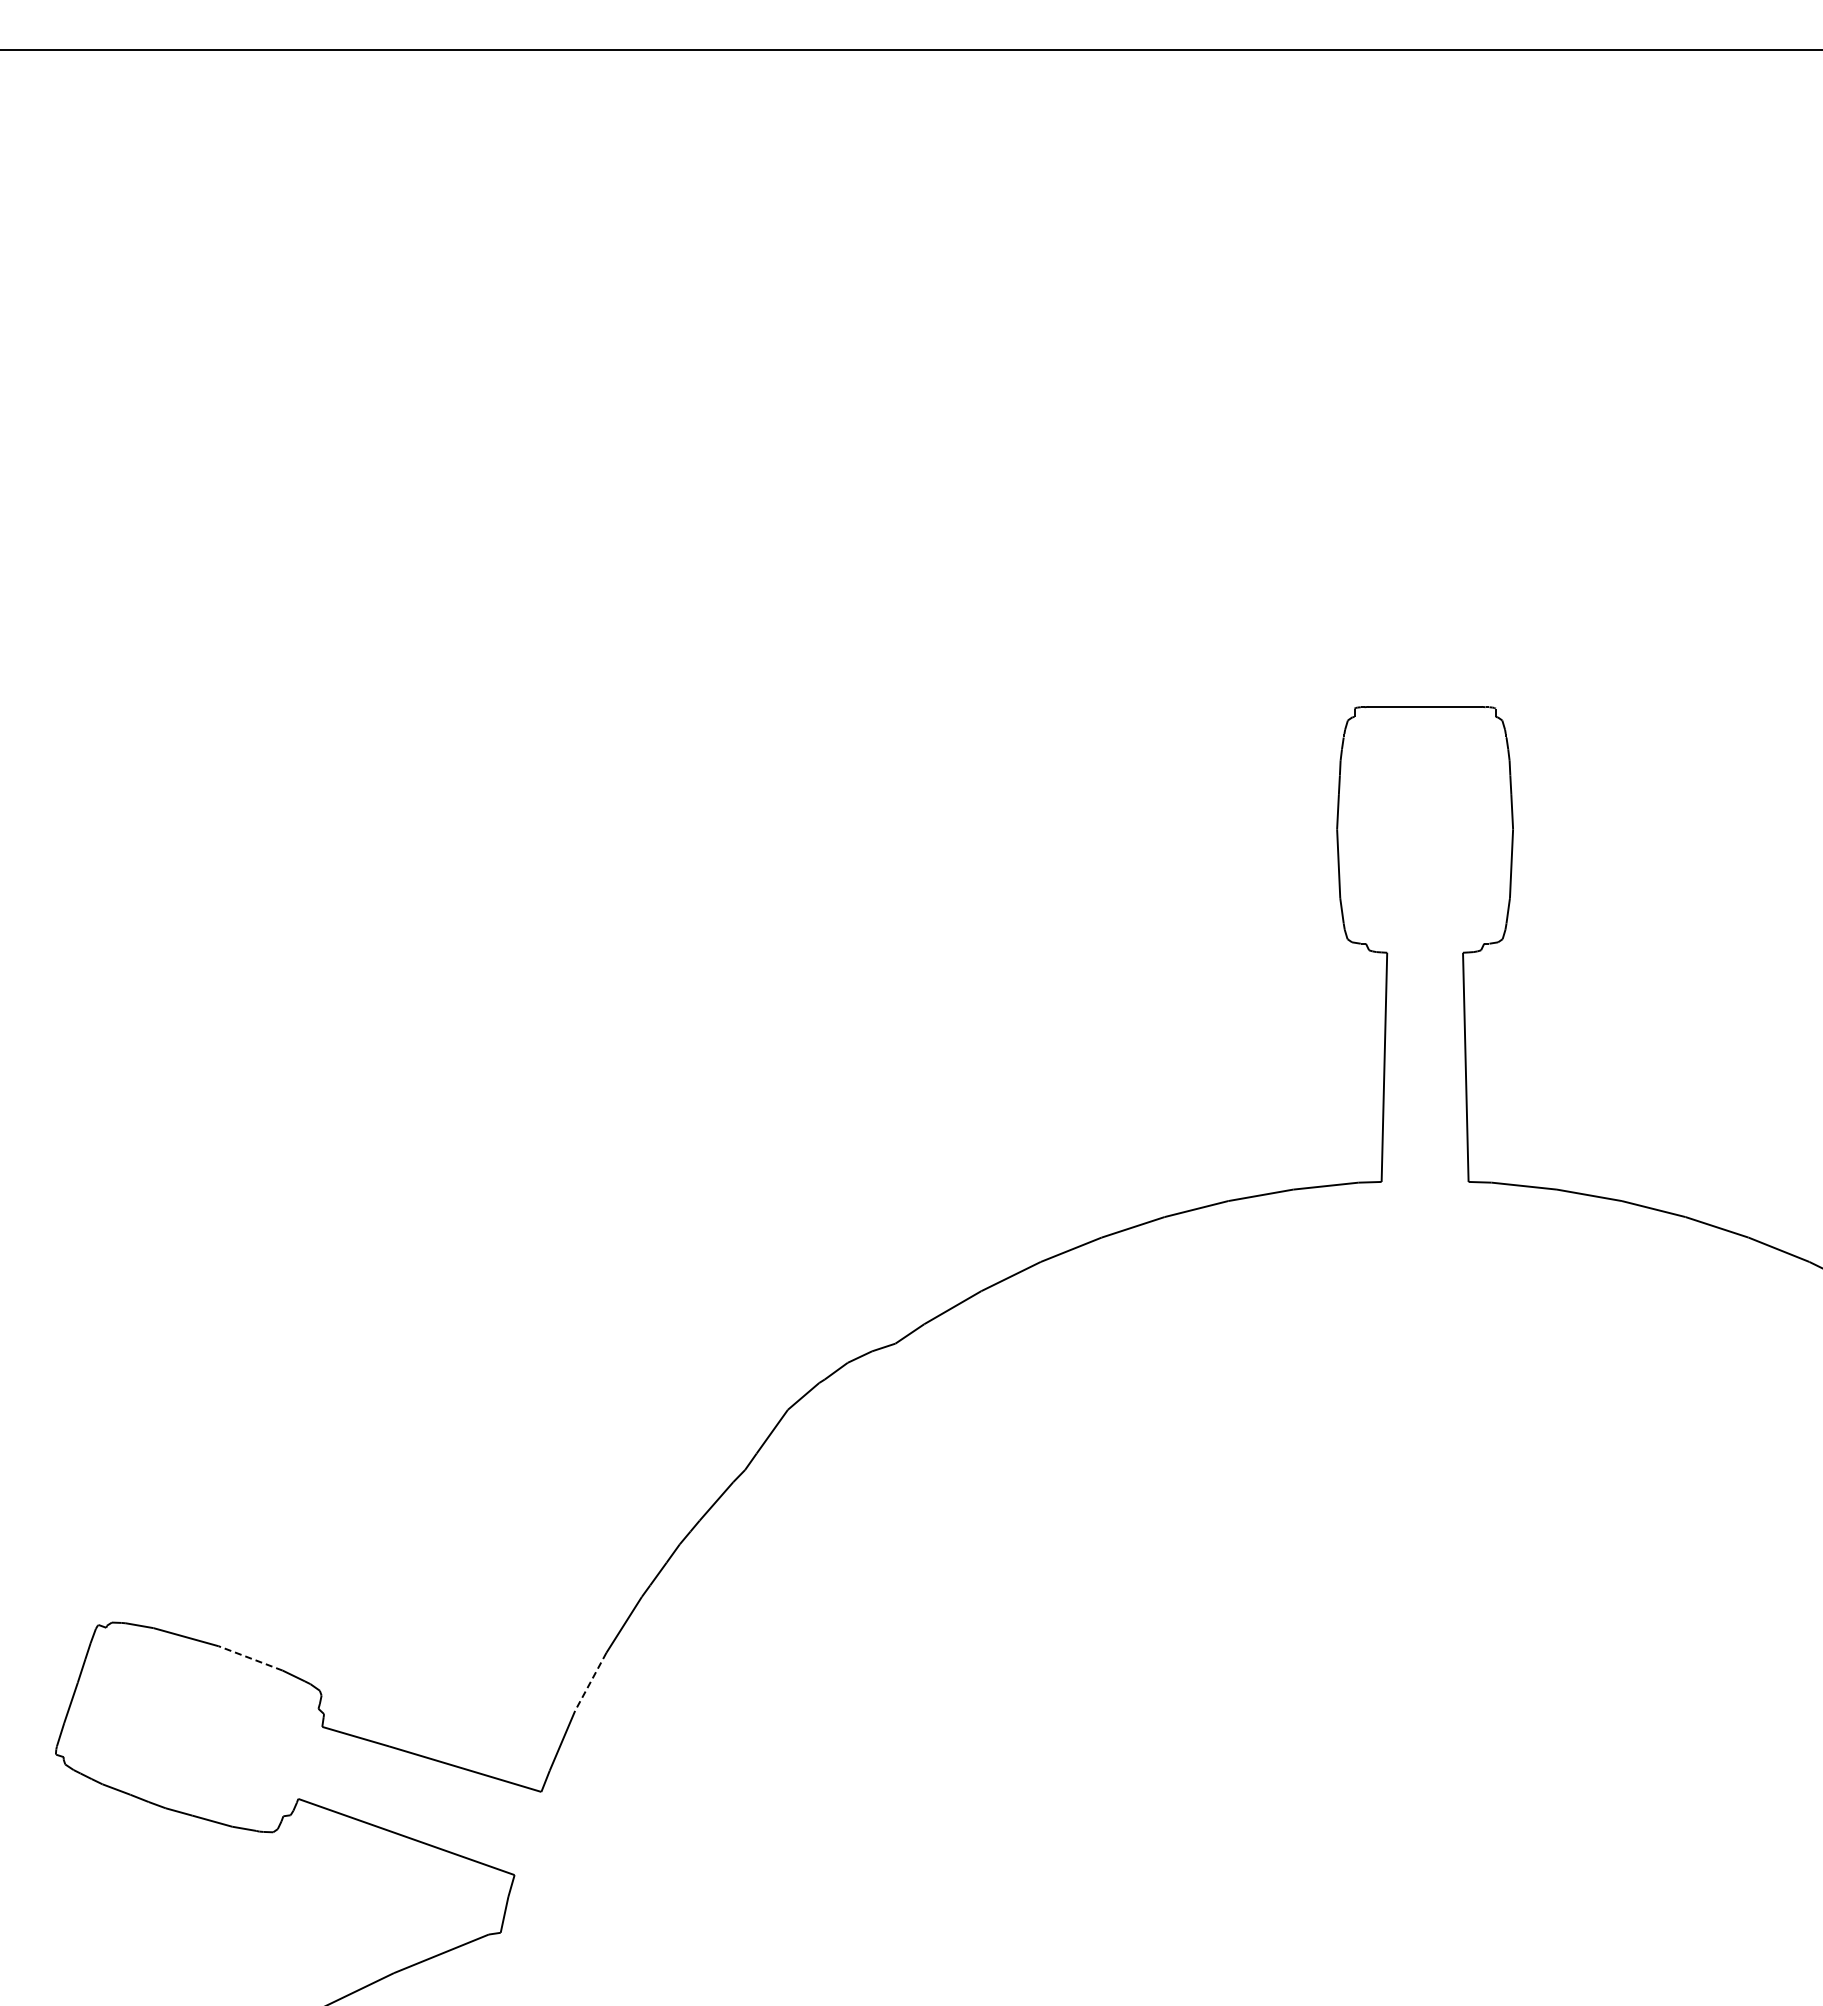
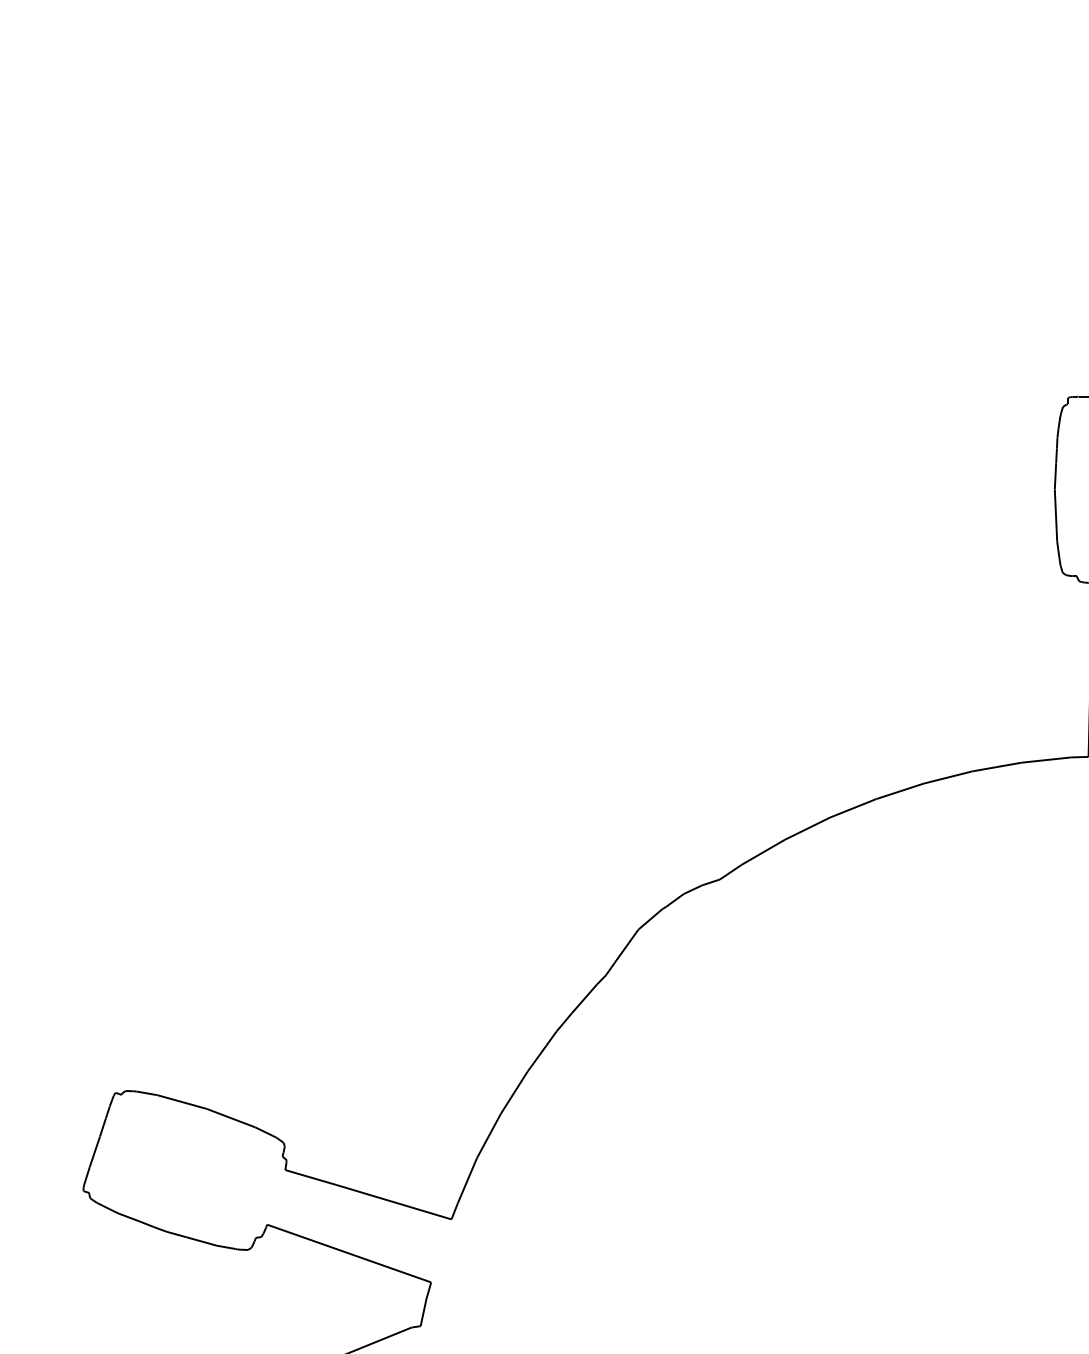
line: (250, 1658) -> (230, 1118), dashed -> solid
line: (590, 1681) -> (488, 1135), dashed -> solid

